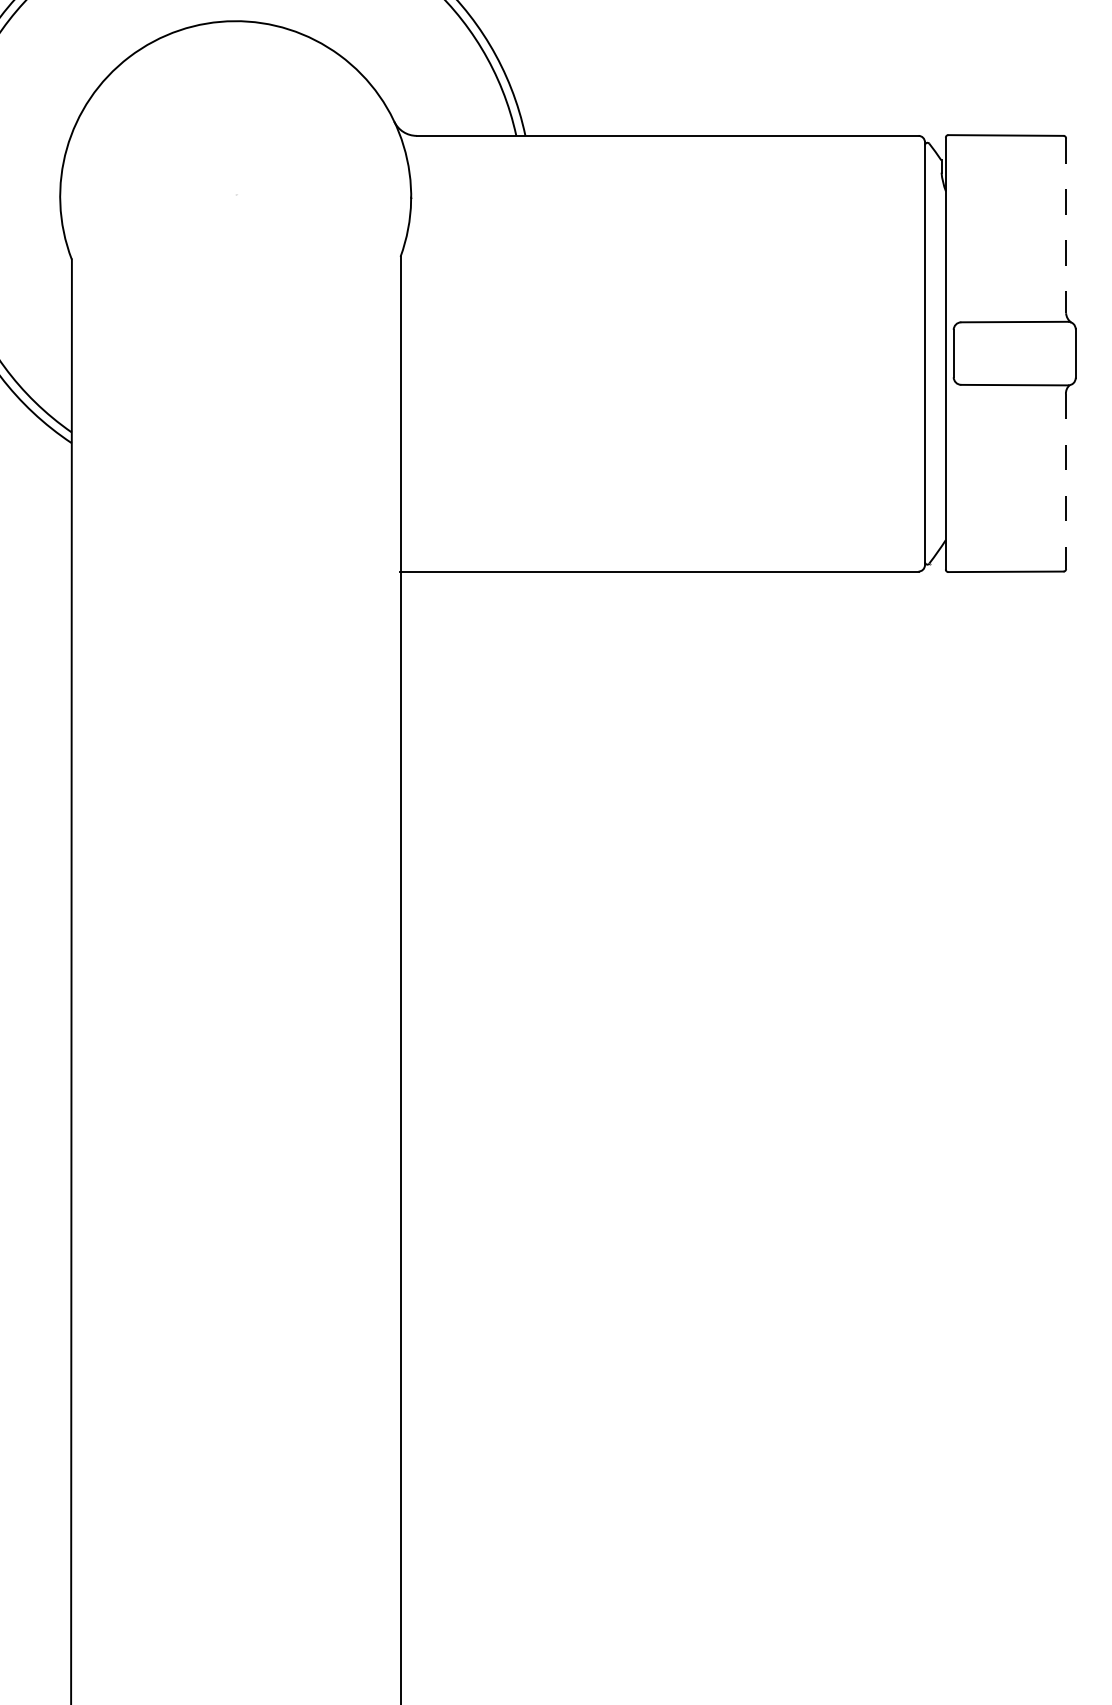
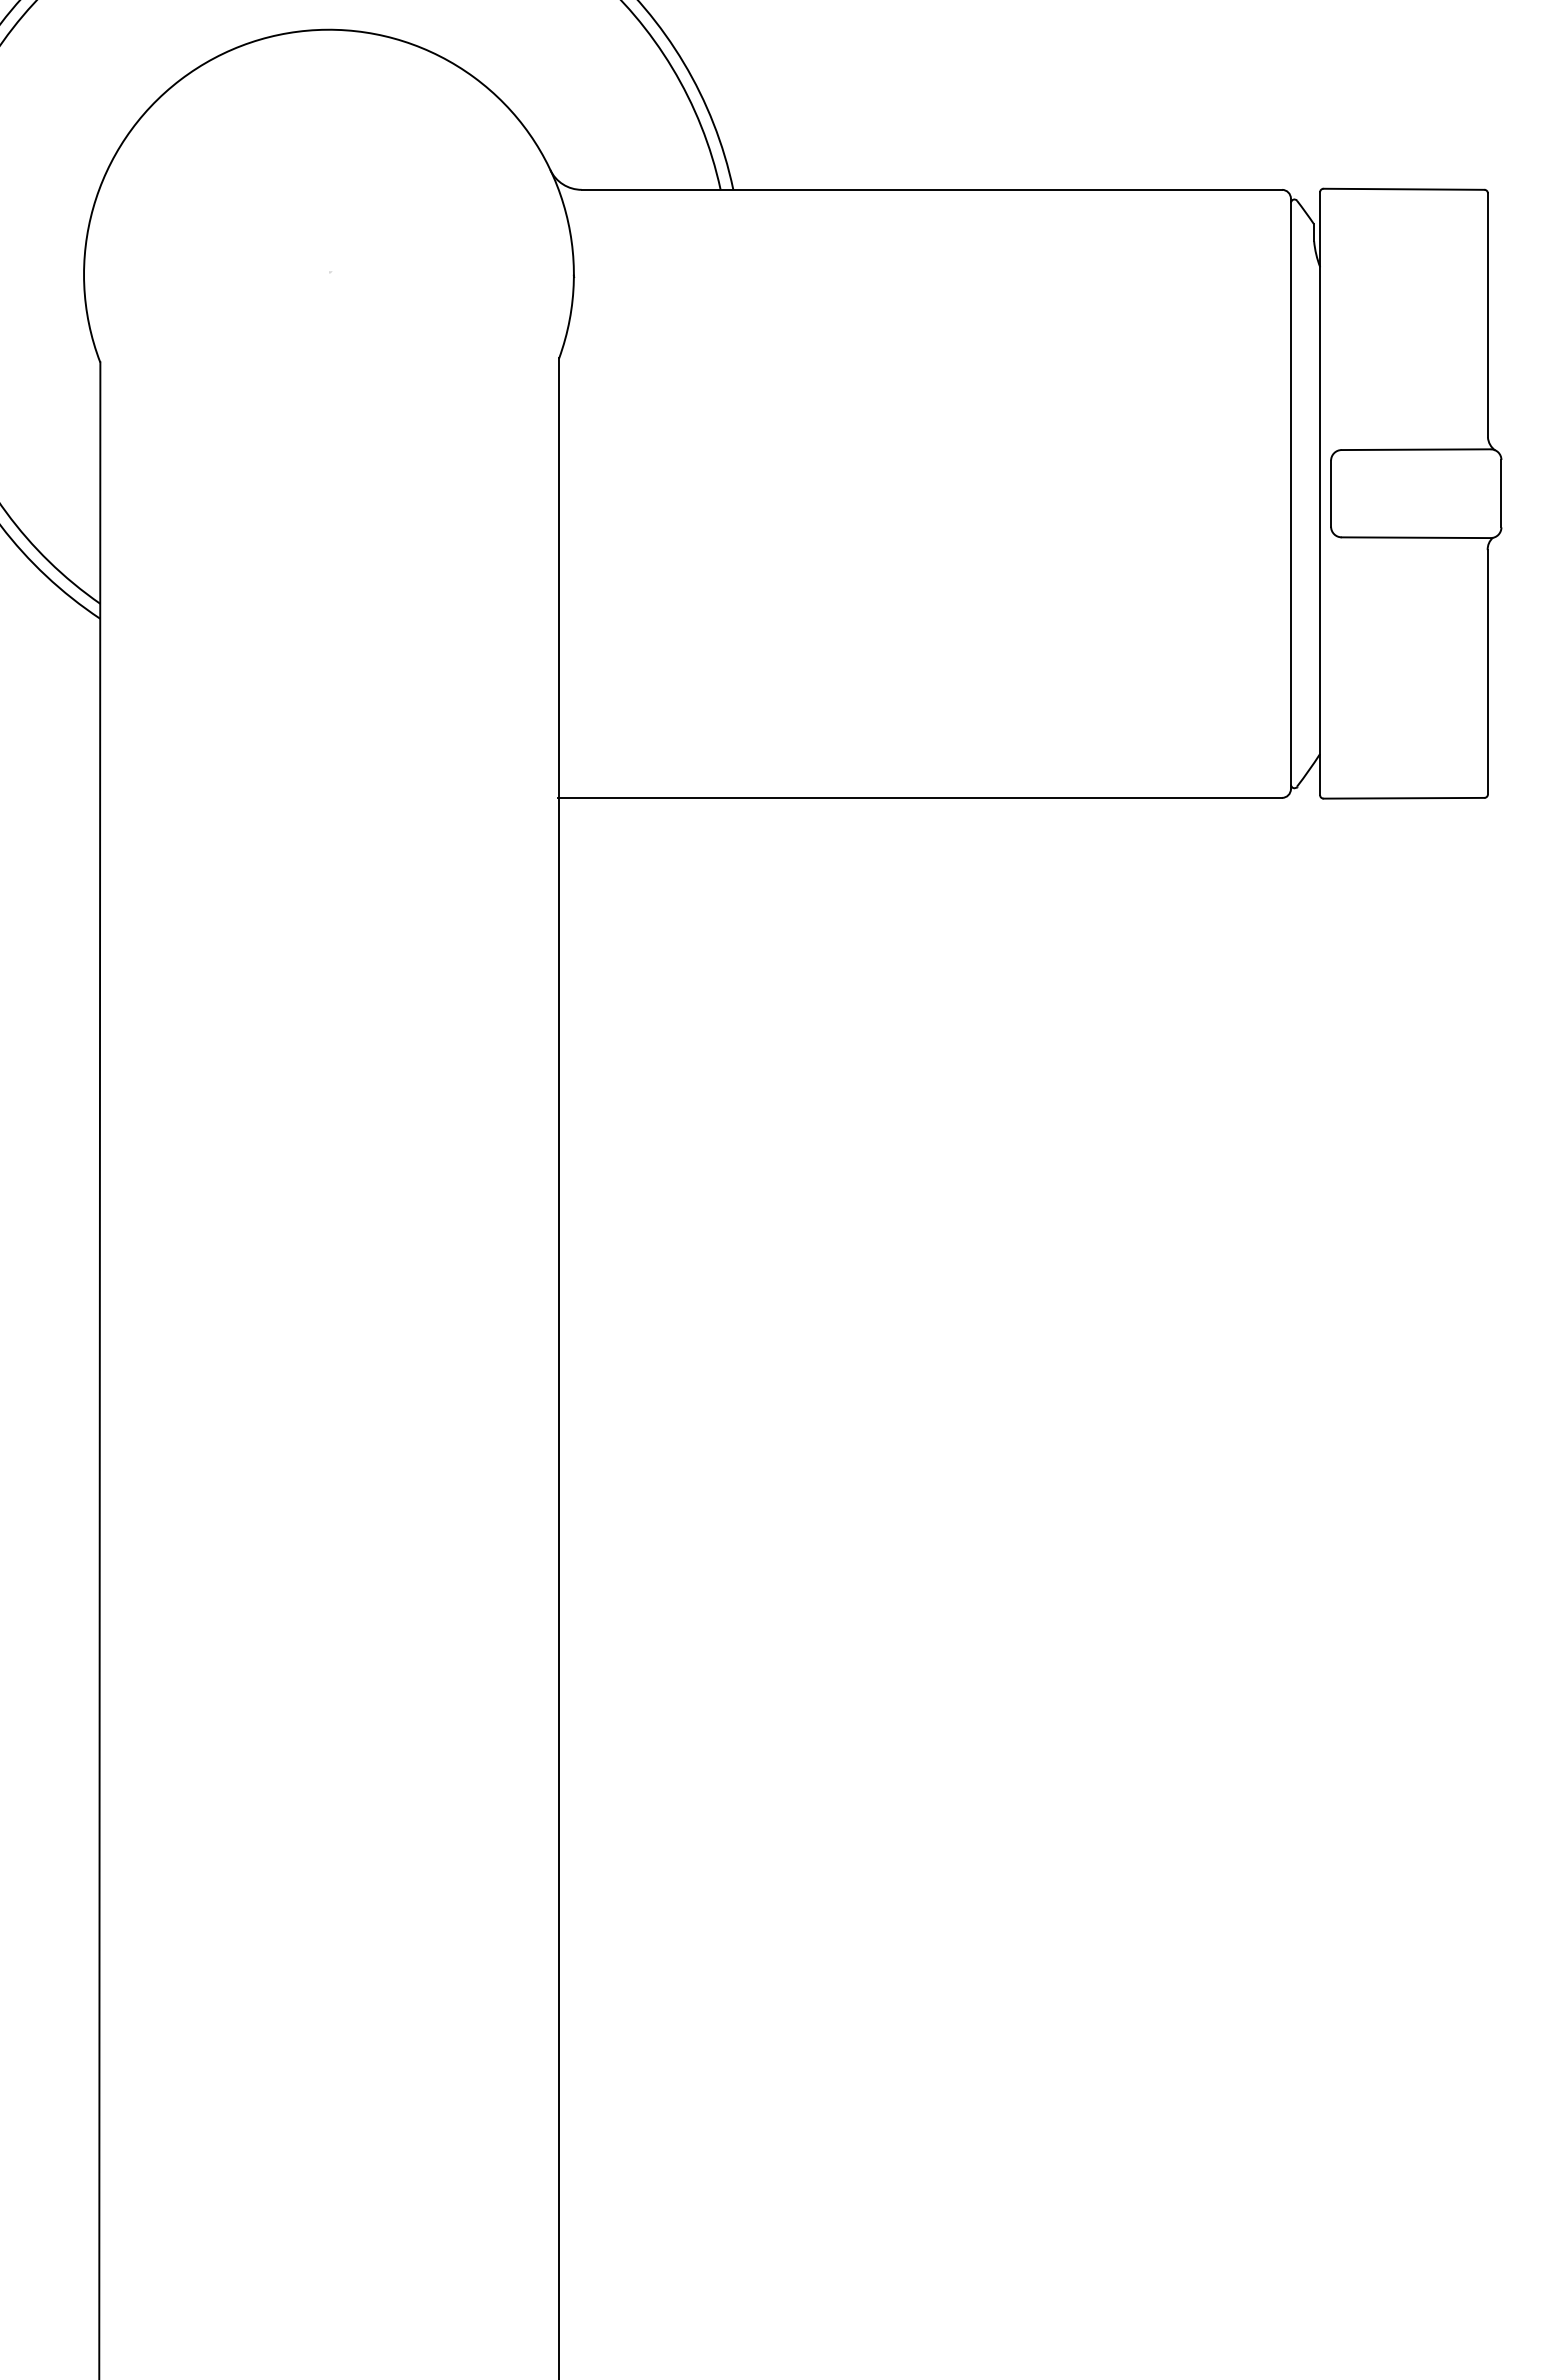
line: (1065, 225) -> (1487, 315), dashed -> solid
line: (1065, 481) -> (1487, 672), dashed -> solid

